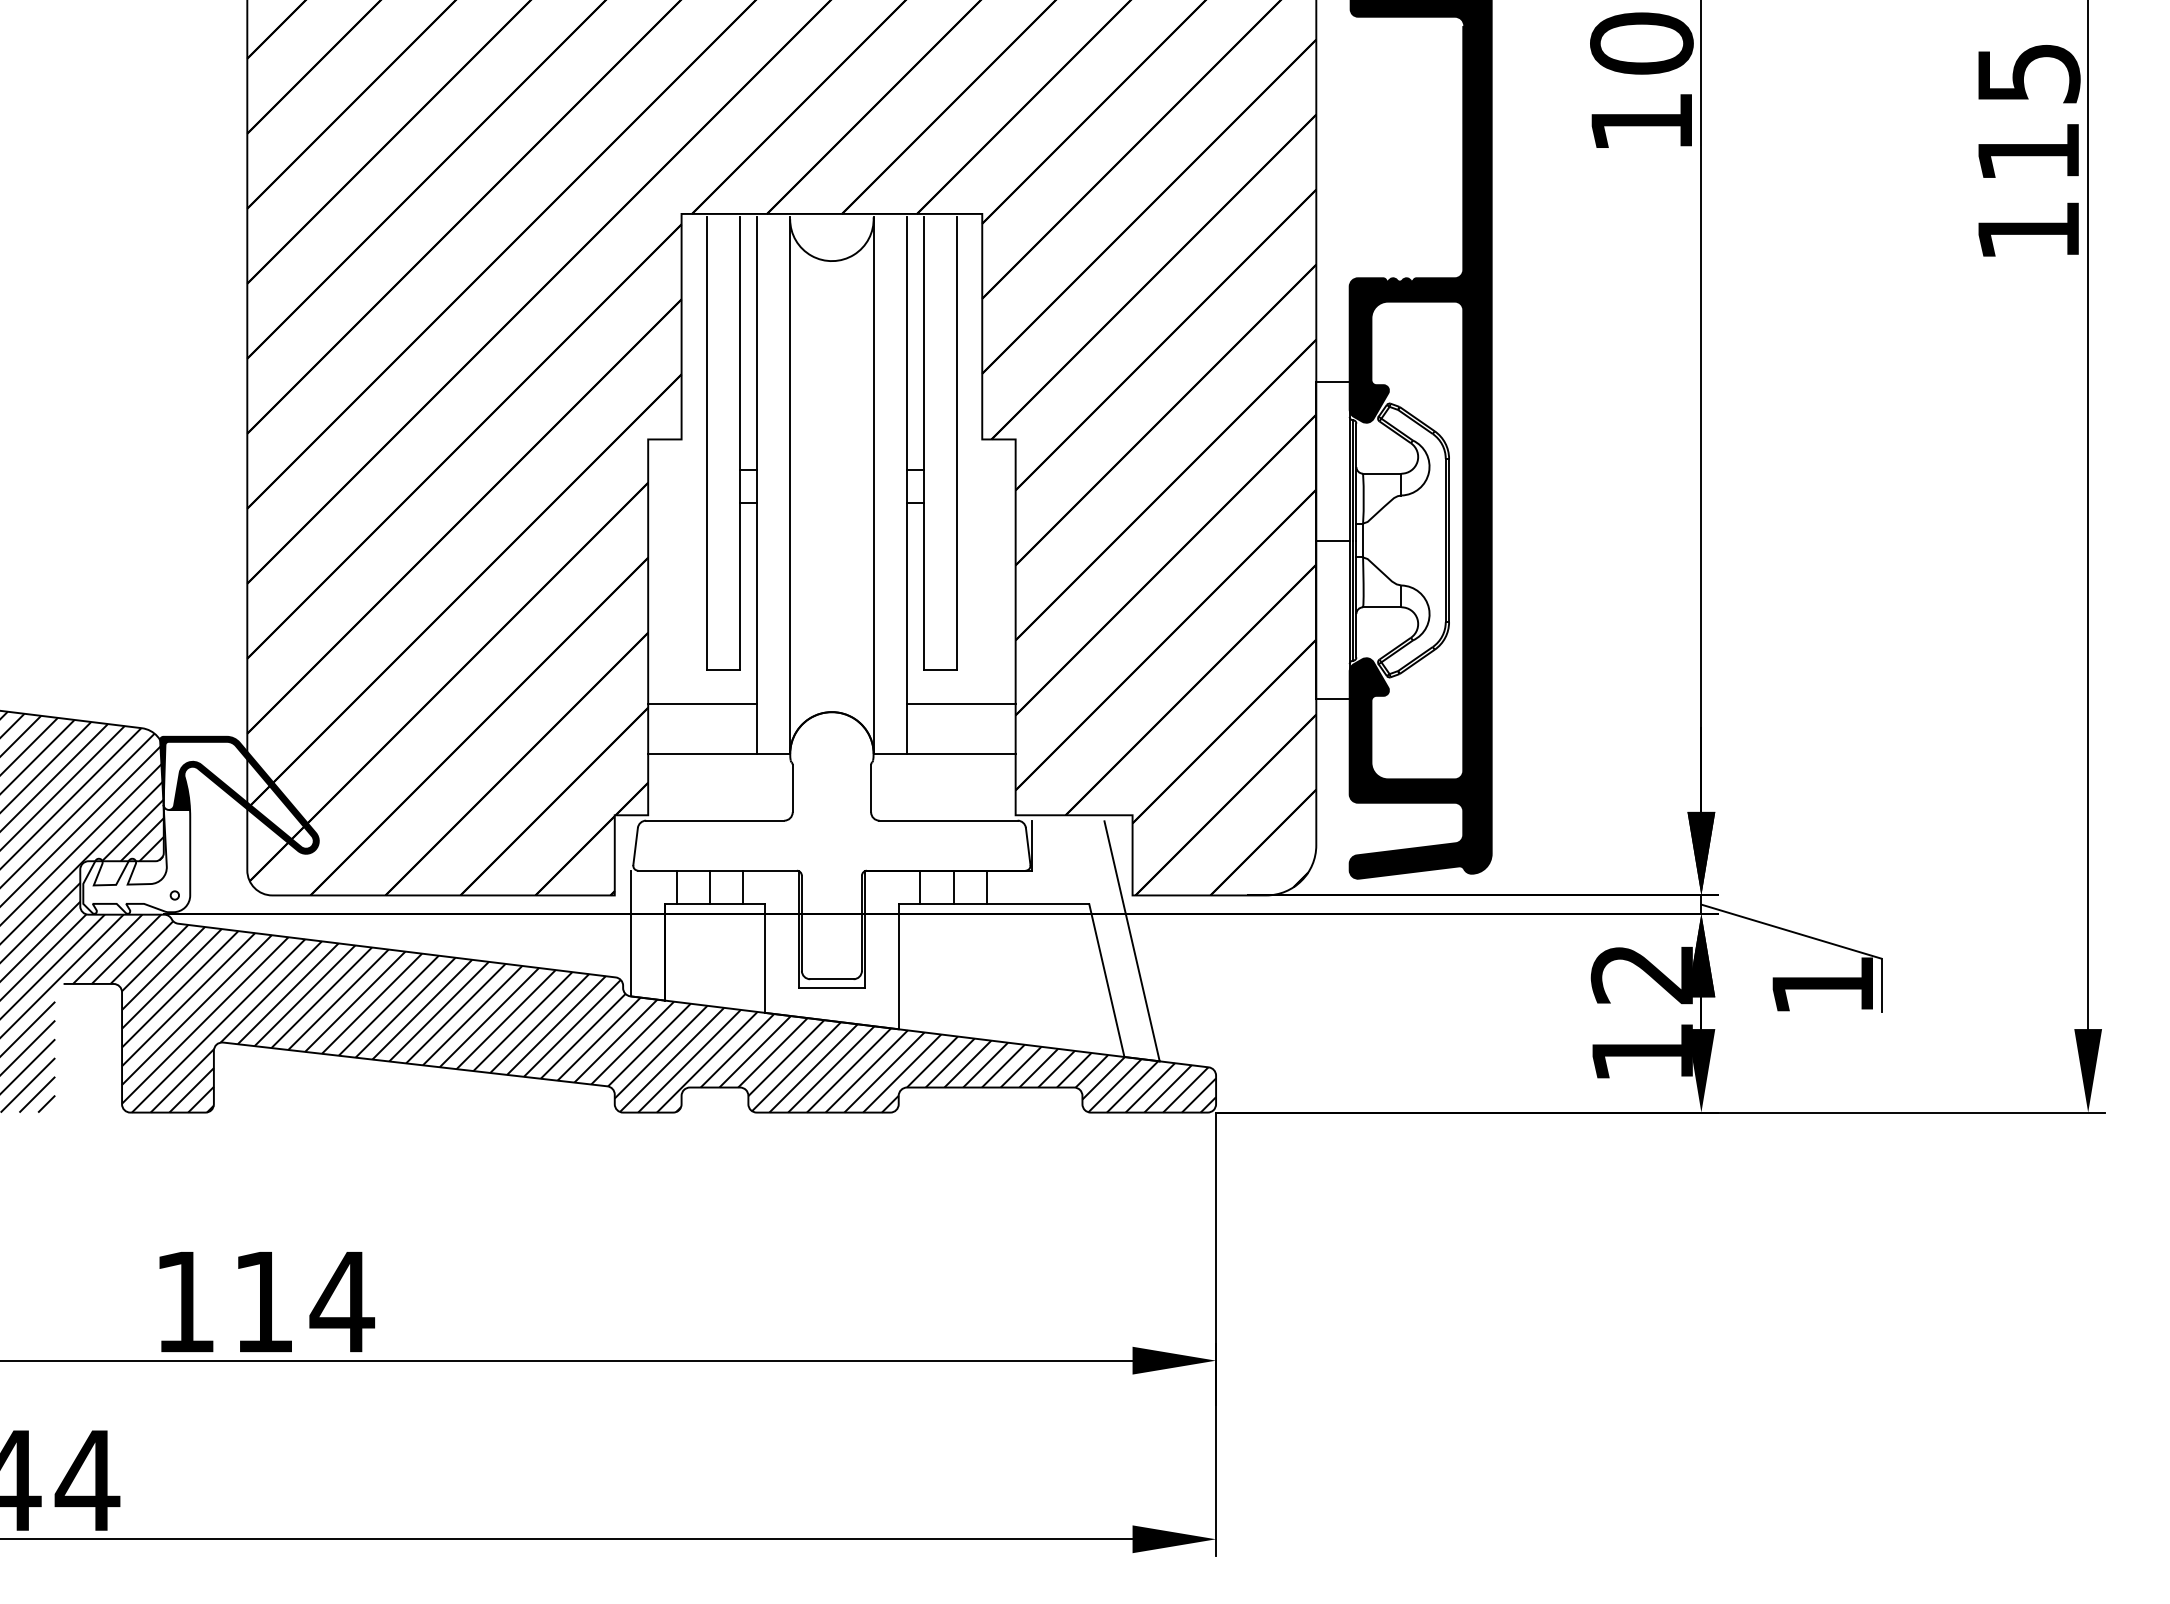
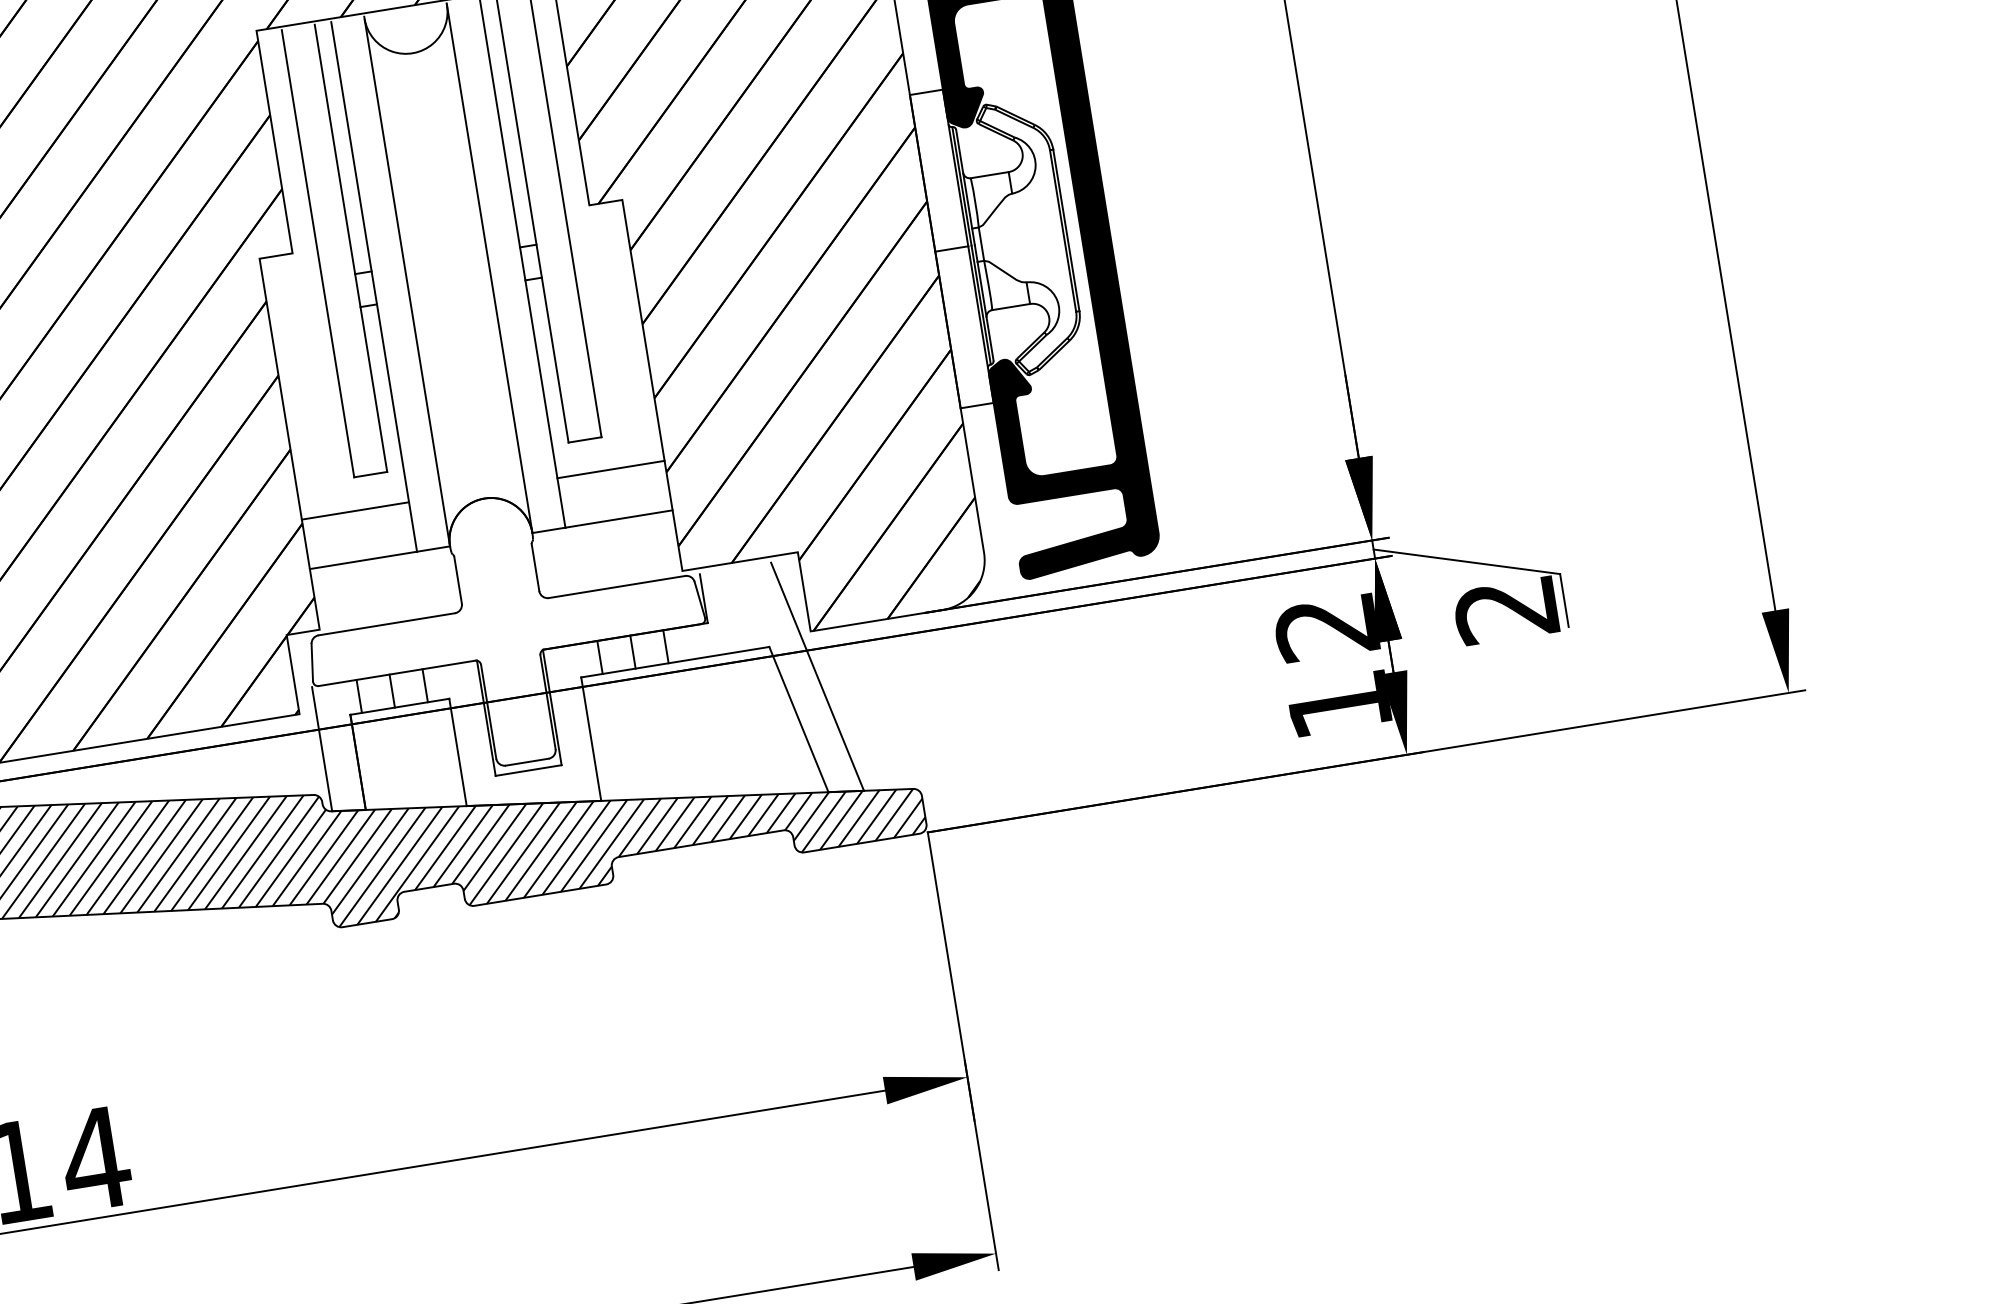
text: (1821, 986) -> (1505, 611), 1 -> 2

